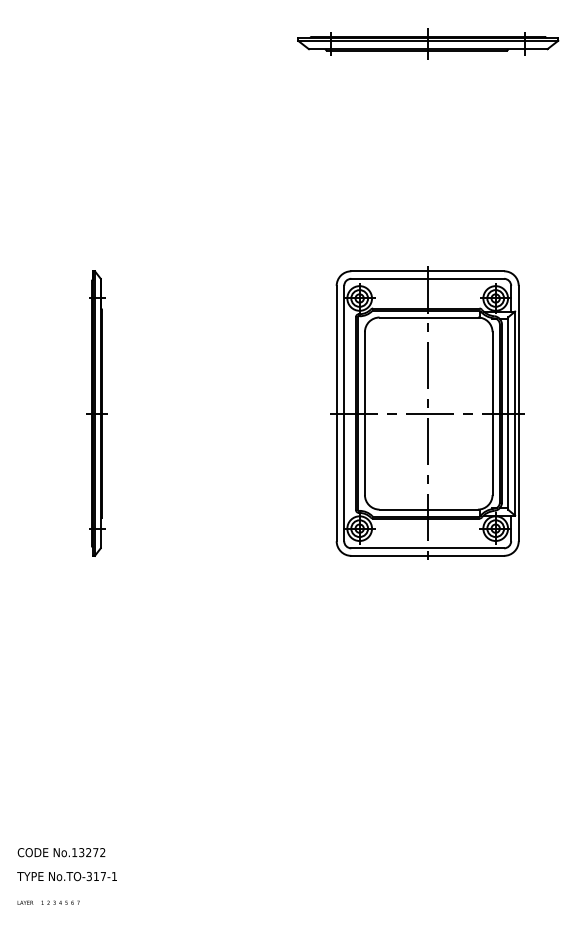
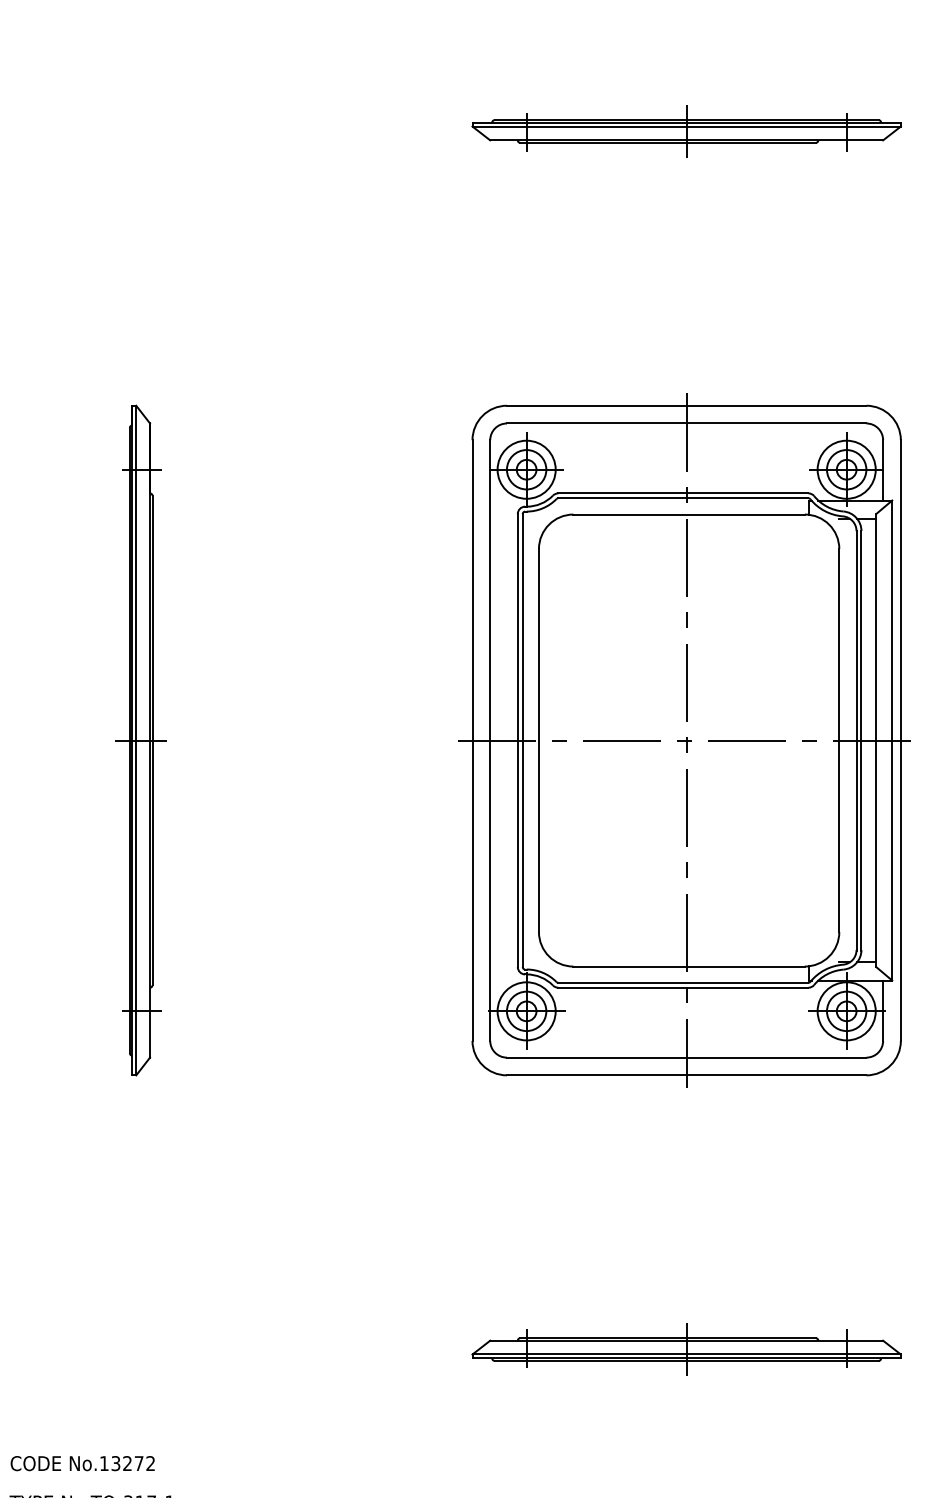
part: (96, 413) -> (140, 740), size x1.43
part: (426, 413) -> (683, 740), size x1.43
part: (428, 783) -> (687, 1349), added

